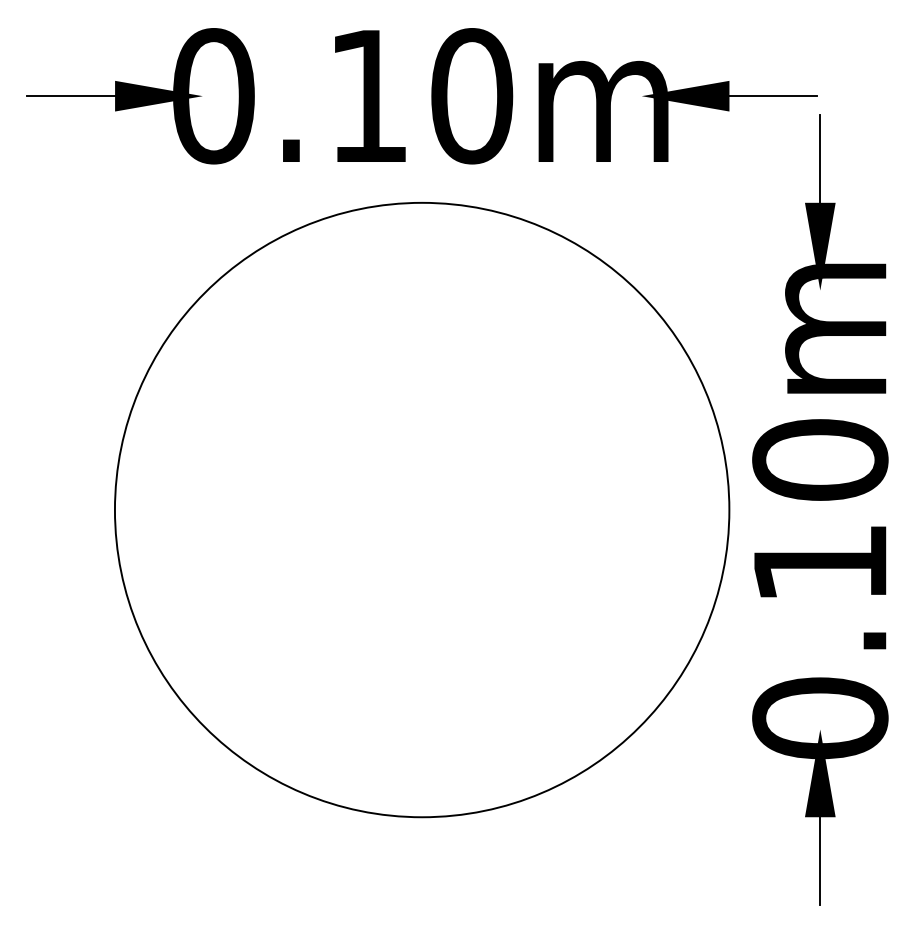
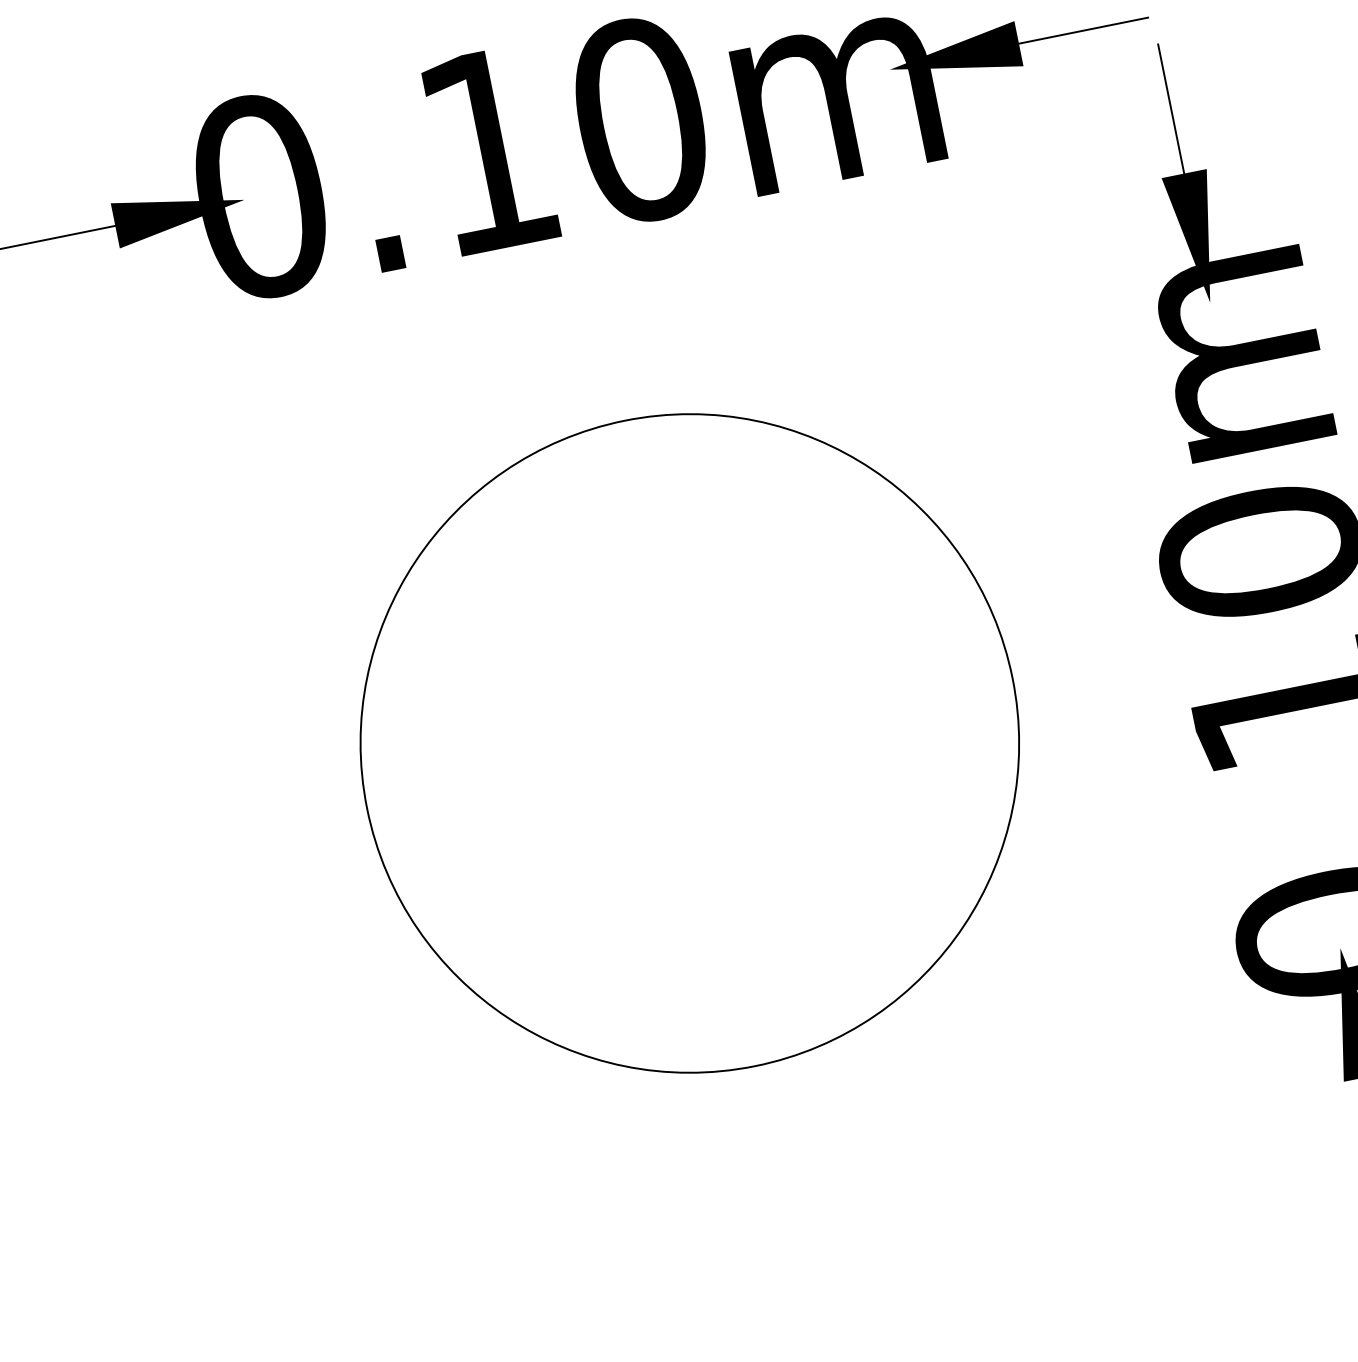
circle: (422, 509) -> (690, 742), size x0.71

